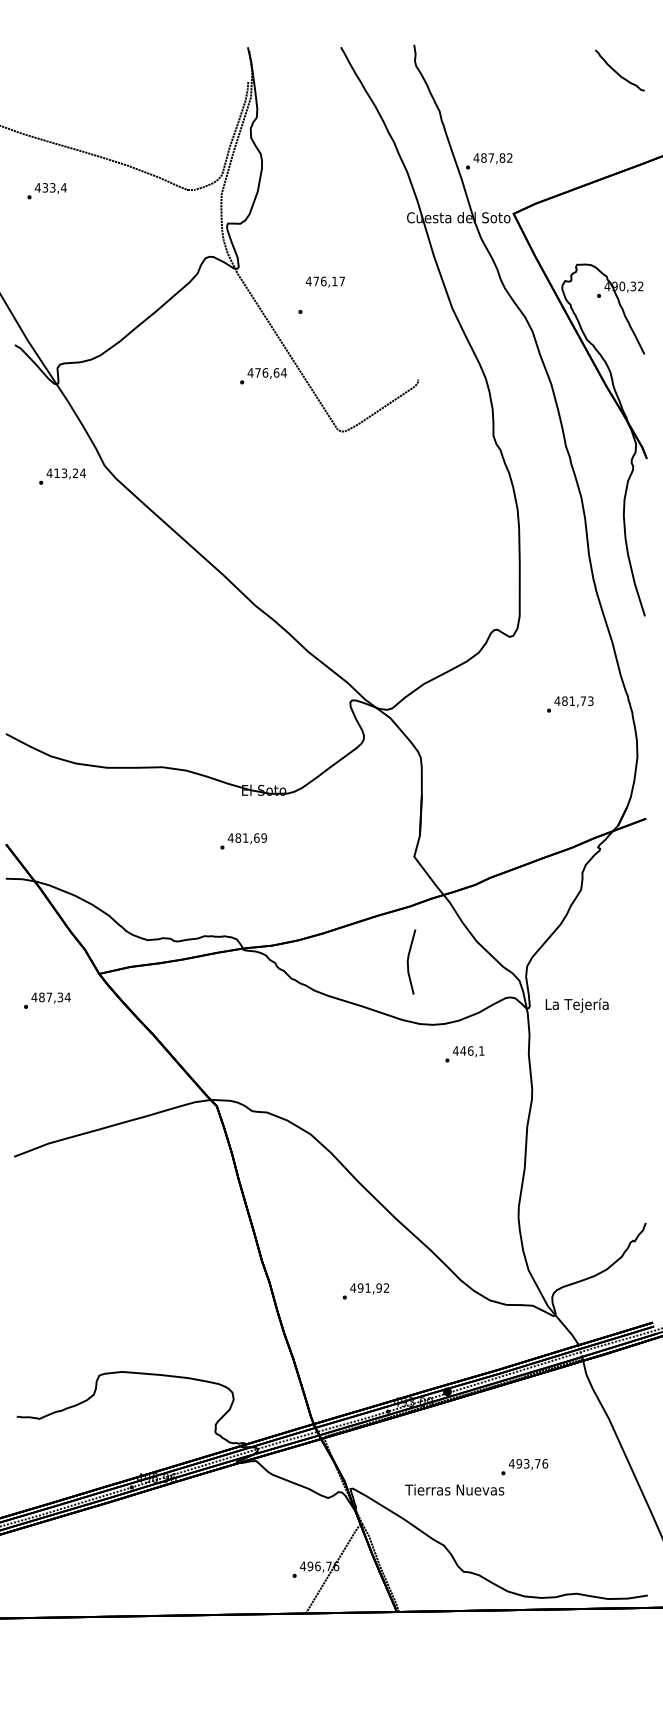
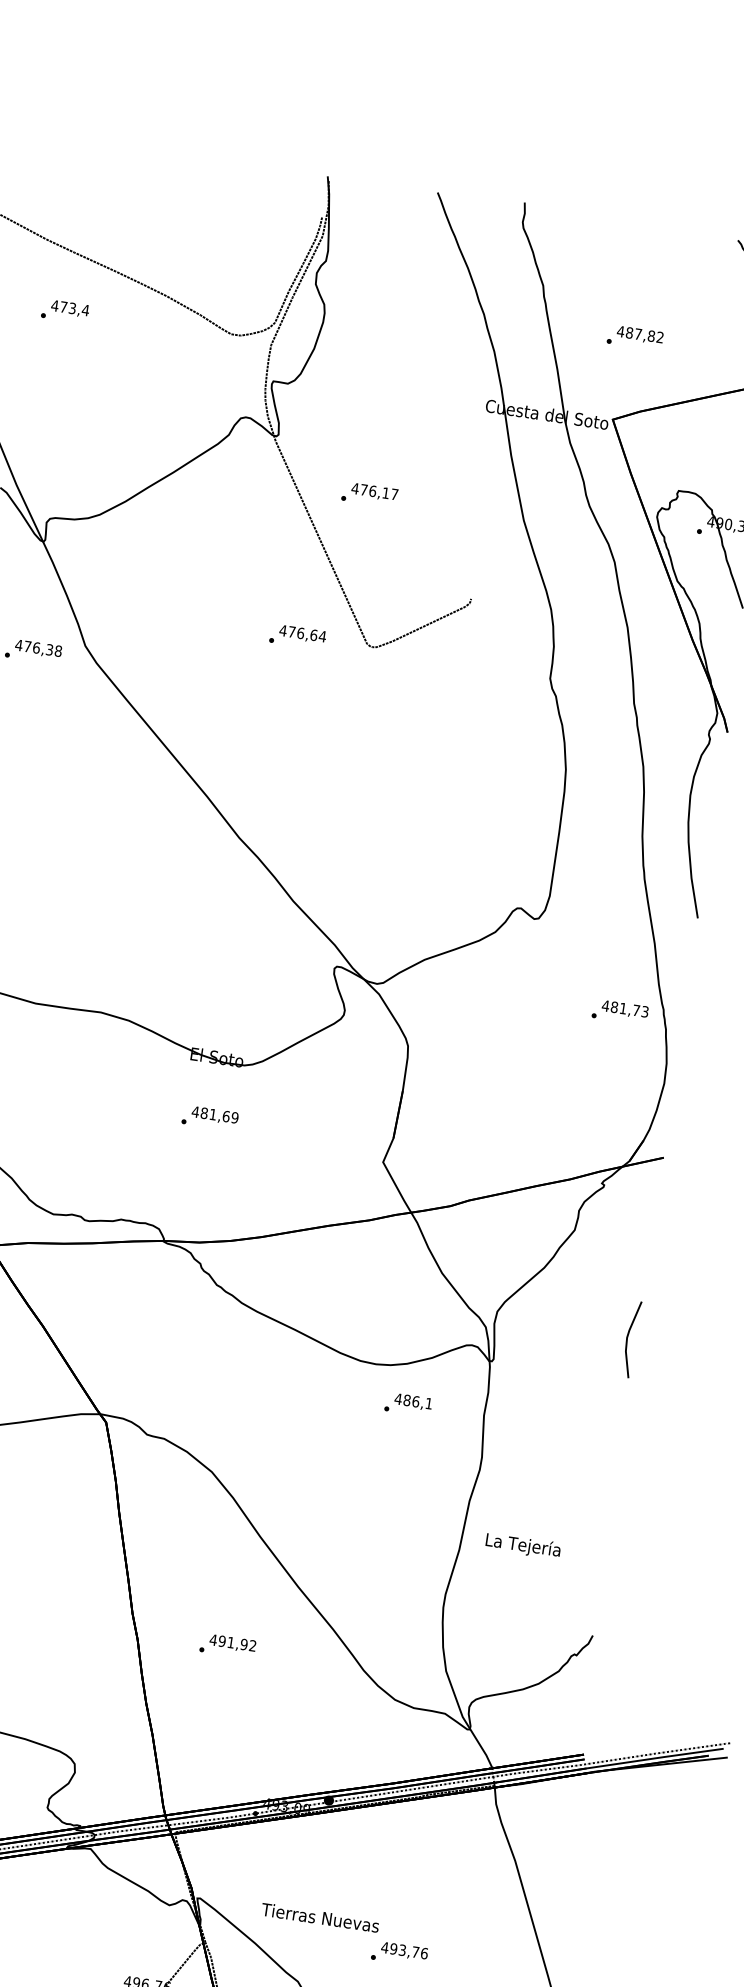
text: (489, 161) -> (635, 338), moved
text: (45, 187) -> (64, 306), 433,4 -> 473,4
text: (324, 281) -> (373, 491), moved
text: (263, 376) -> (297, 637), moved
text: (69, 473) -> (42, 649), 413,24 -> 476,38
text: (570, 704) -> (620, 1012), moved
text: (243, 841) -> (209, 1118), moved
line: (408, 961) -> (627, 1338), moved
text: (576, 1005) -> (522, 1546), moved
text: (462, 1050) -> (406, 1399), 446,1 -> 486,1
text: (365, 1291) -> (227, 1646), moved
text: (524, 1467) -> (399, 1954), moved

